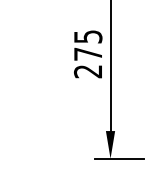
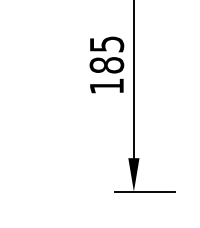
text: (87, 62) -> (106, 75), 275 -> 185

